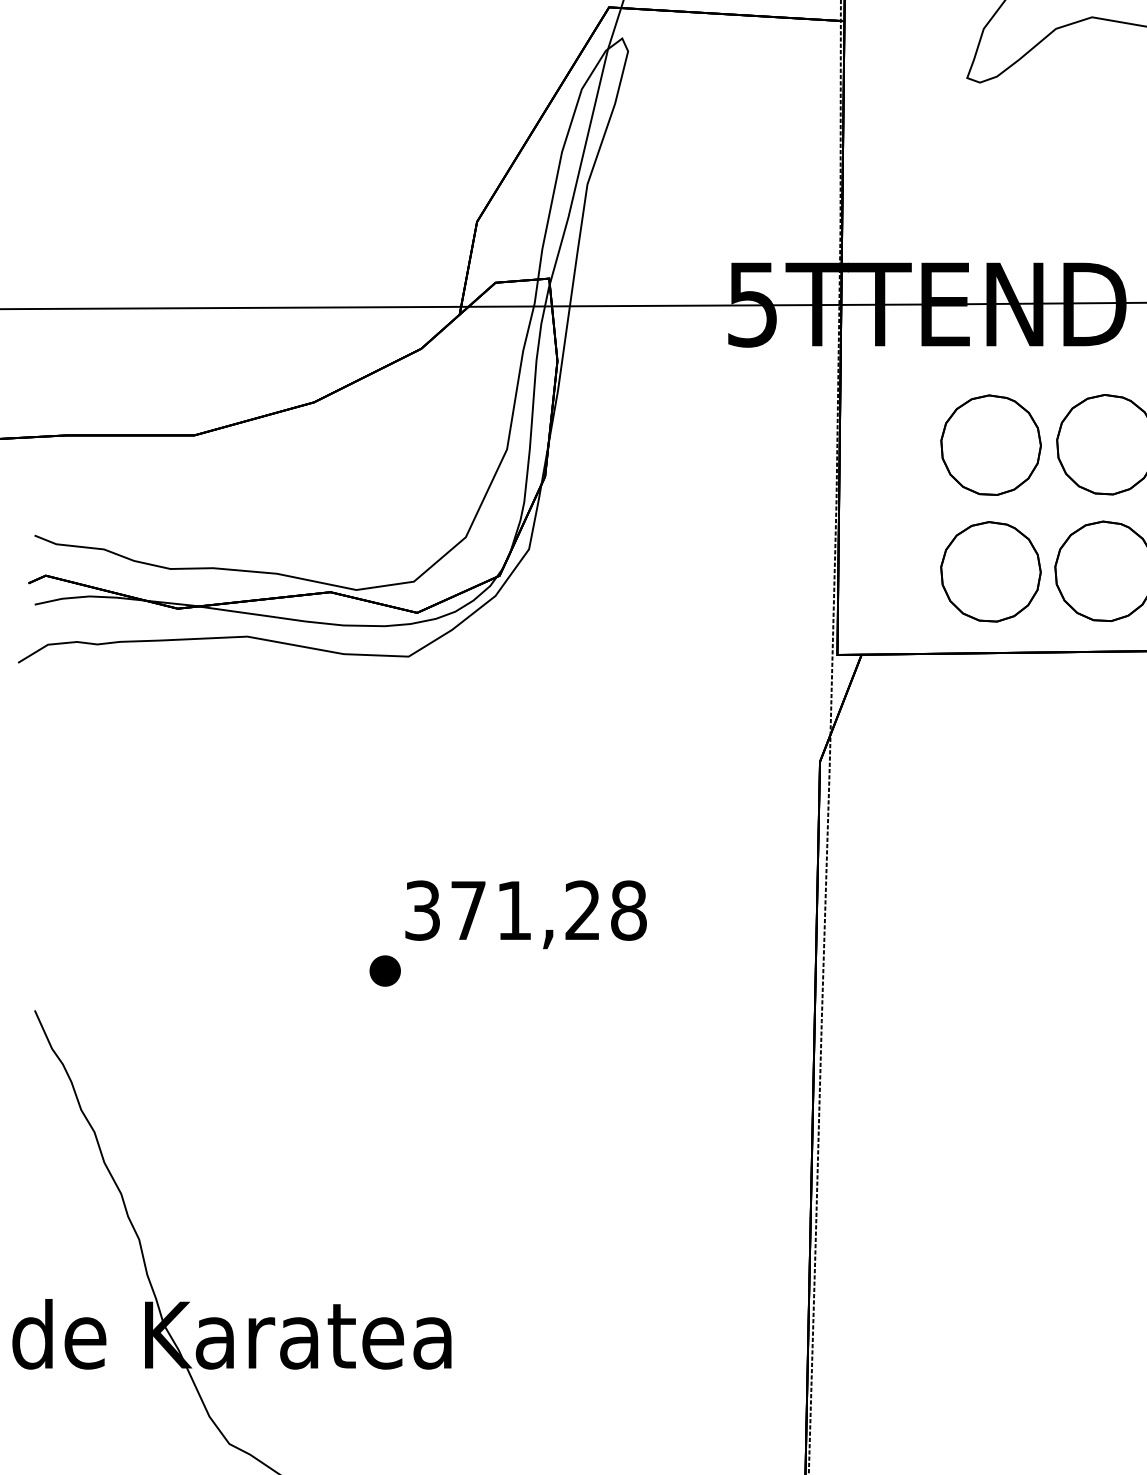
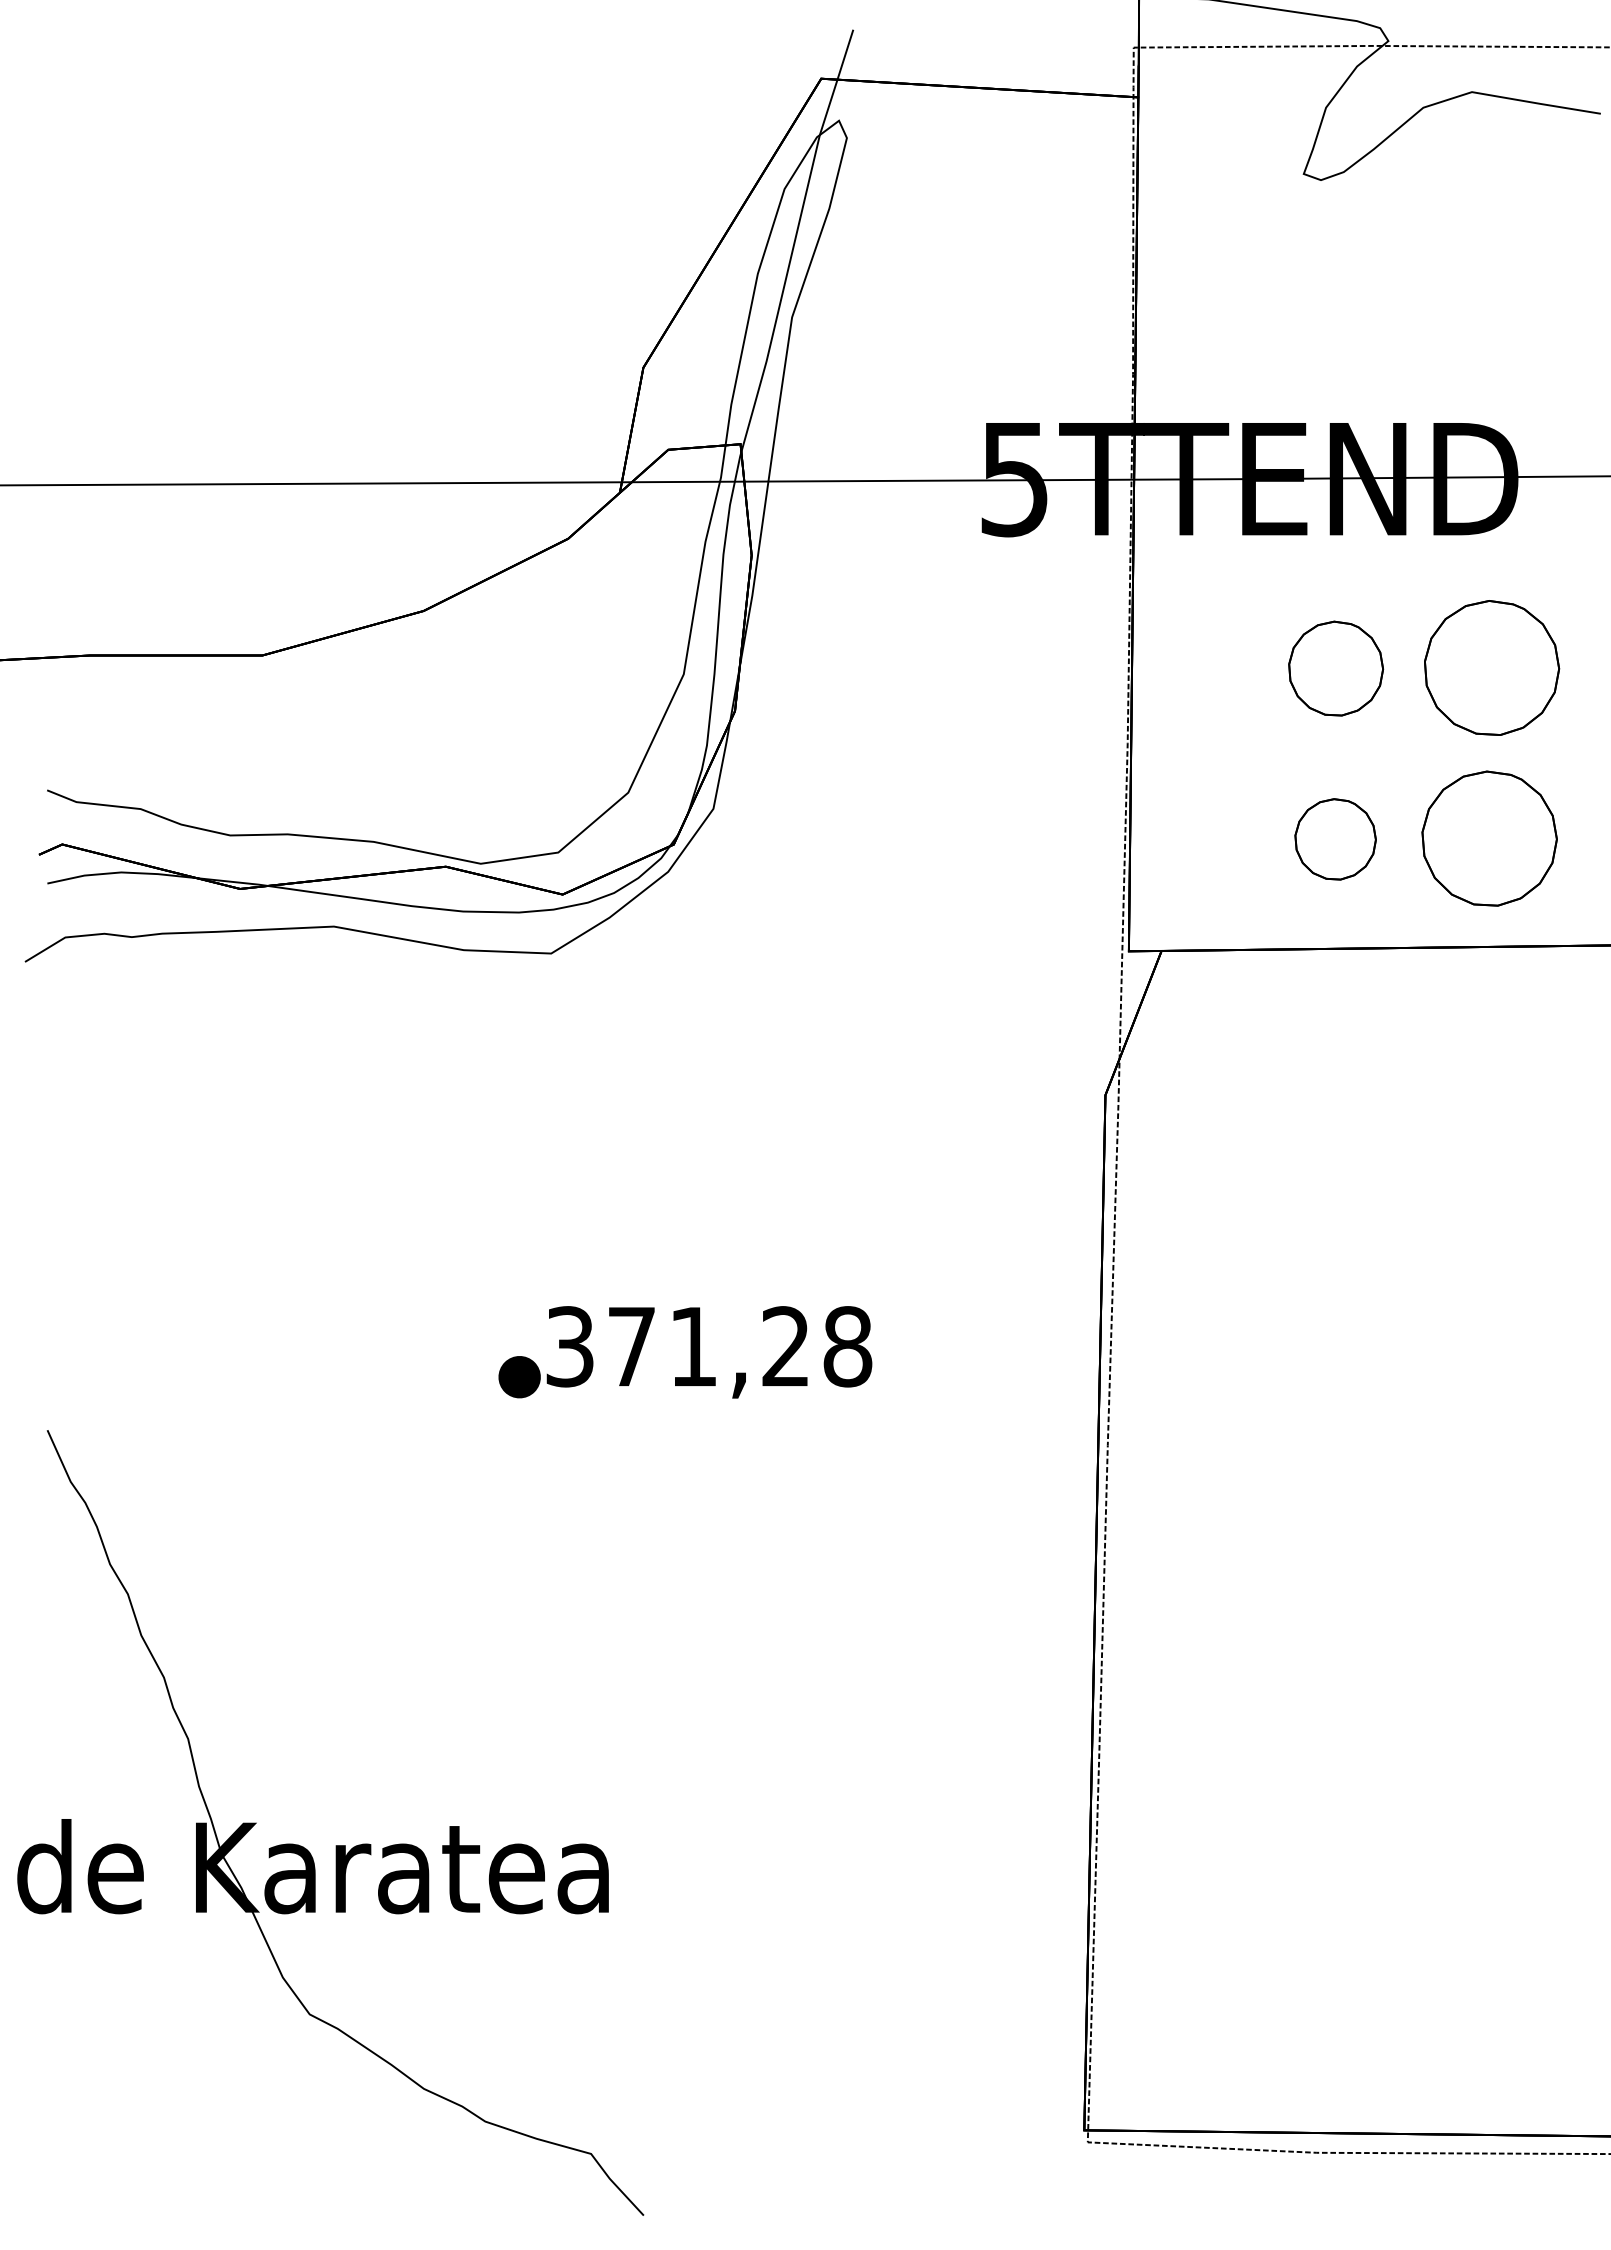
part: (991, 445) -> (1336, 668), size x0.7
part: (990, 571) -> (1335, 839), size x0.6
text: (526, 914) -> (709, 1352), moved

